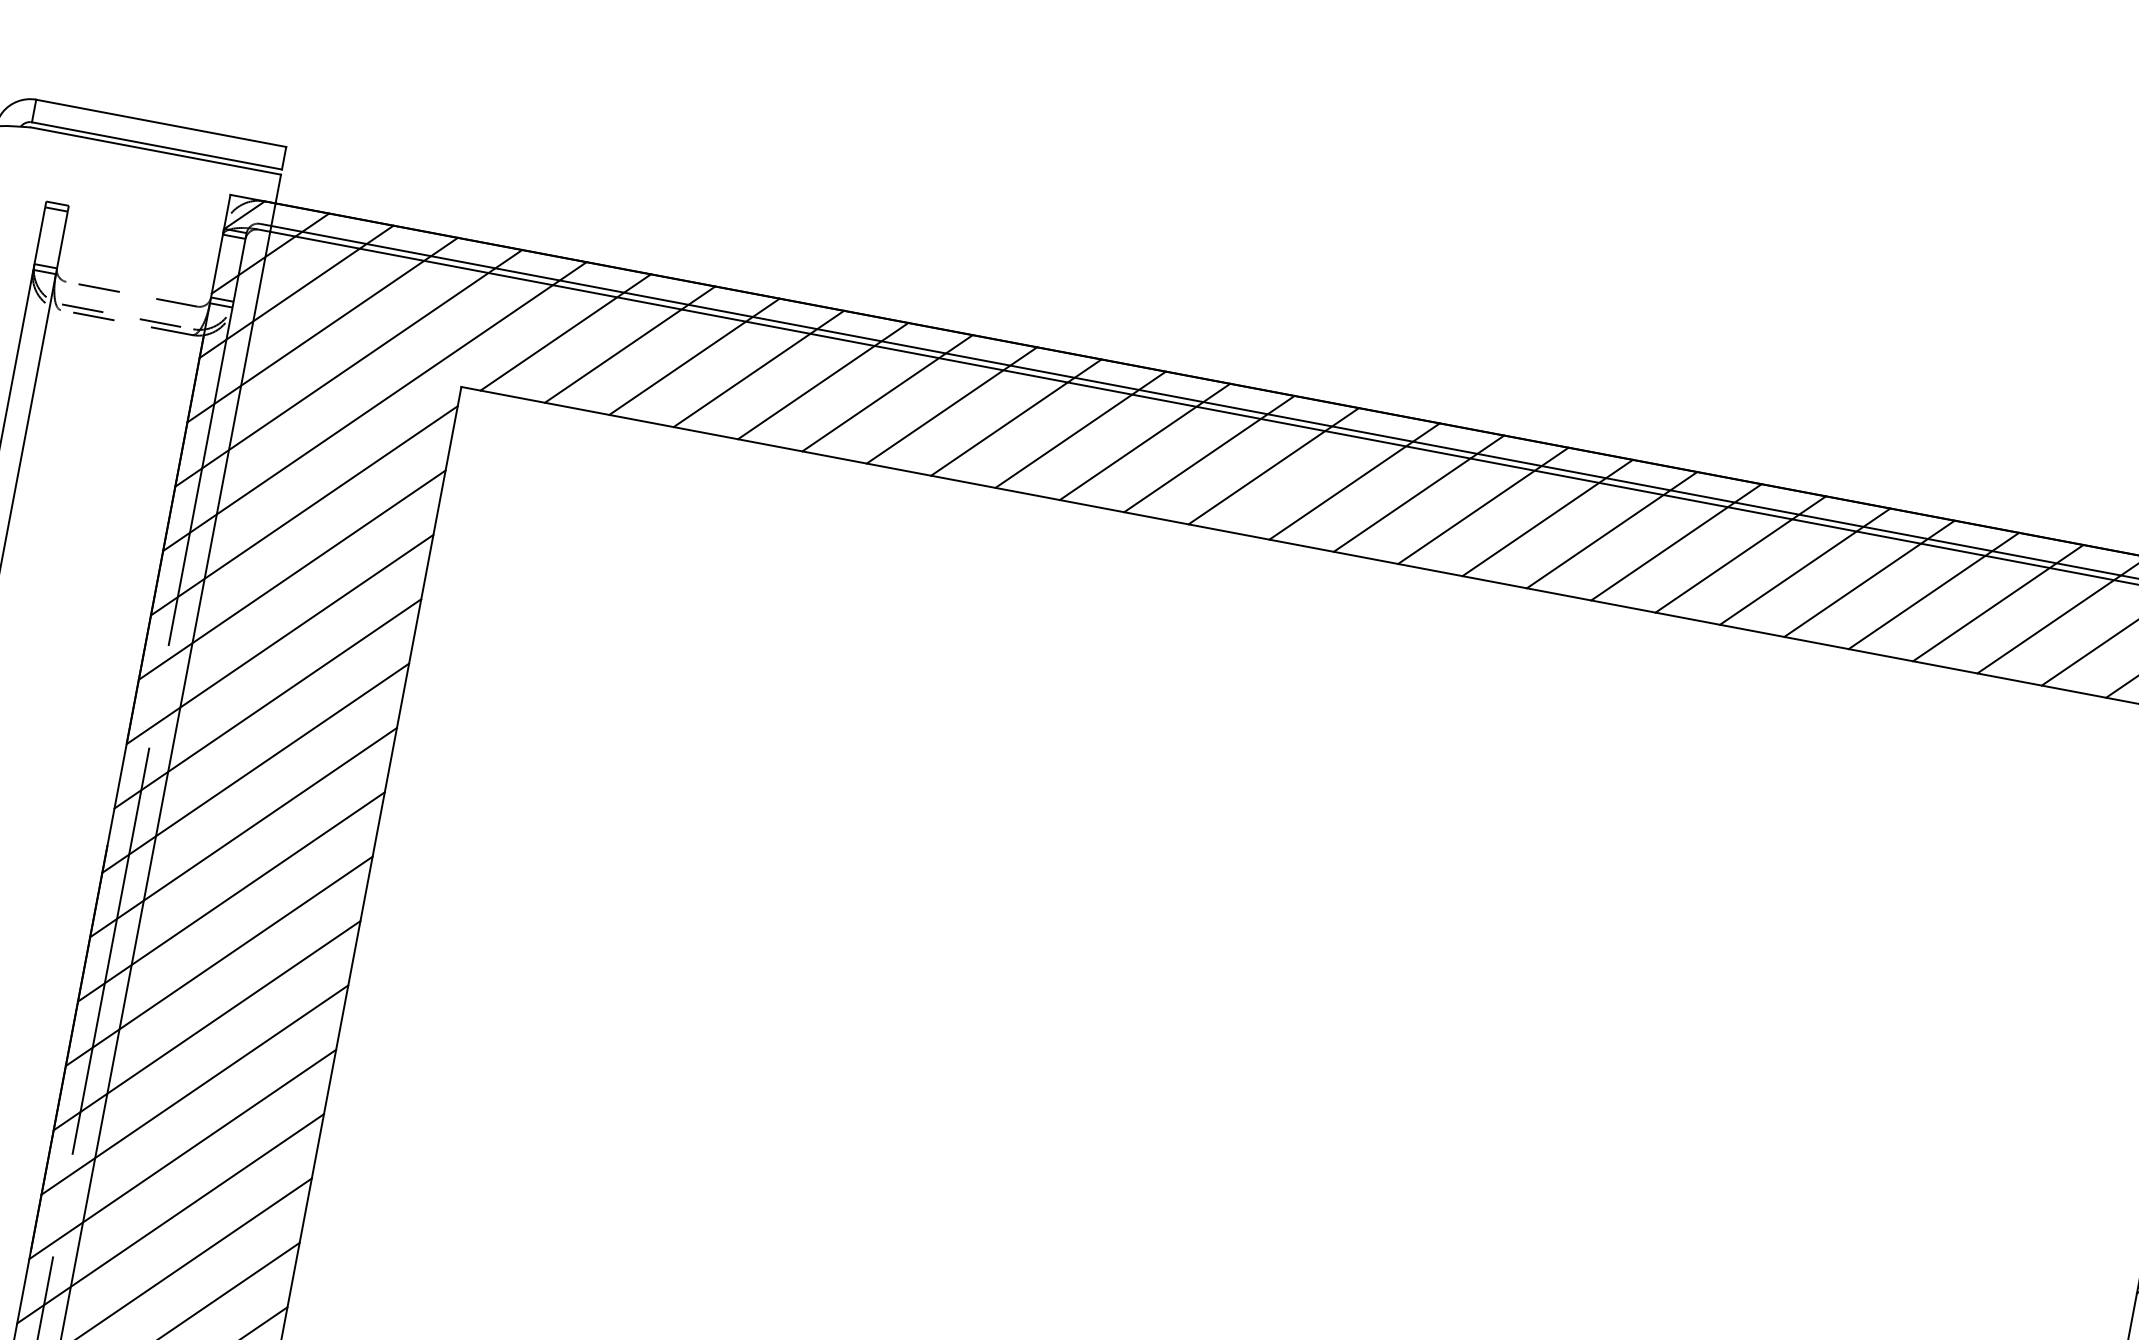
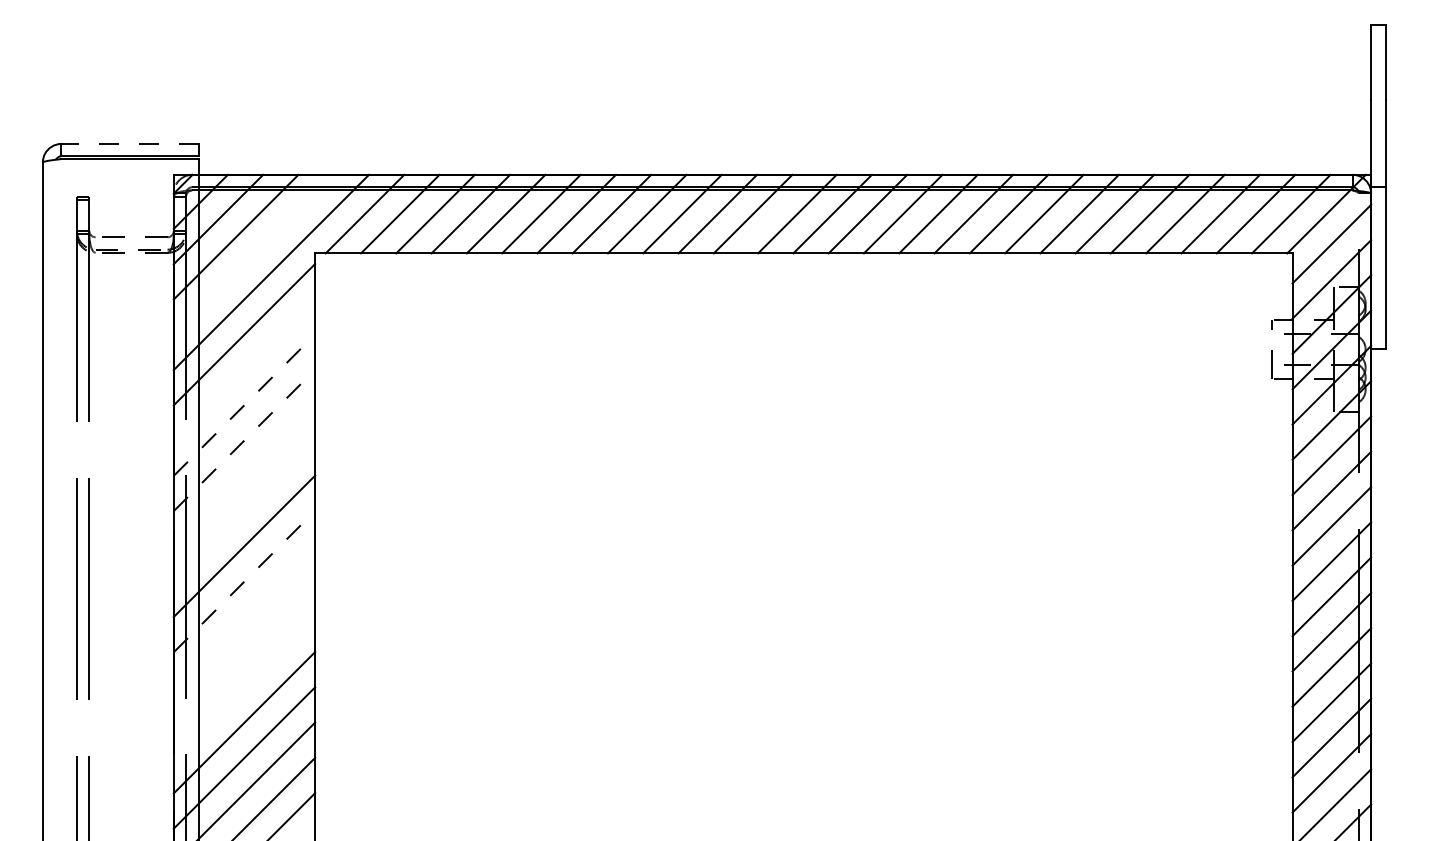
line: (162, 122) -> (130, 143), solid -> dashed
line: (348, 367) -> (253, 254), removed
line: (292, 574) -> (244, 369), removed
line: (280, 638) -> (244, 404), solid -> dashed
line: (267, 703) -> (244, 440), solid -> dashed
line: (255, 767) -> (244, 475), removed
line: (243, 831) -> (244, 510), removed
line: (219, 961) -> (244, 581), solid -> dashed
line: (207, 1025) -> (244, 616), removed
line: (195, 1088) -> (244, 651), removed
line: (182, 1154) -> (244, 687), removed

